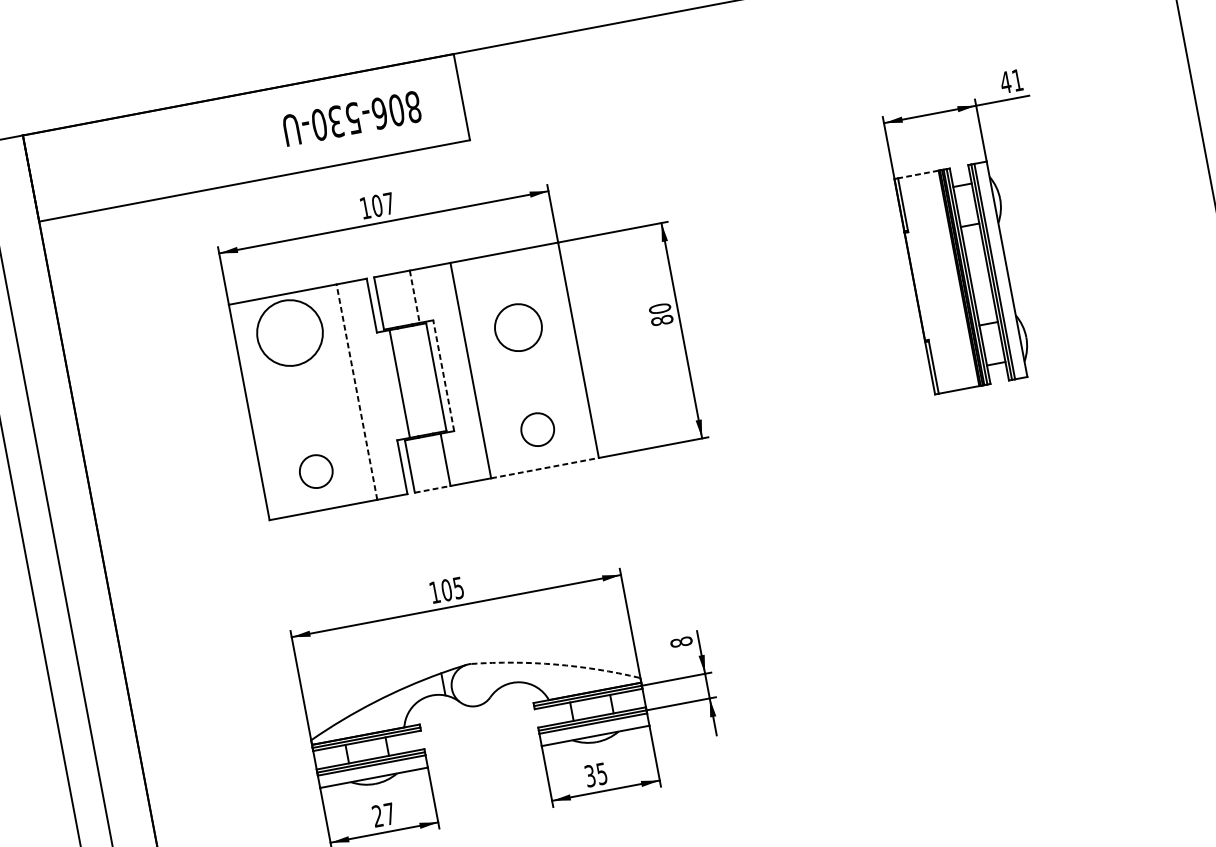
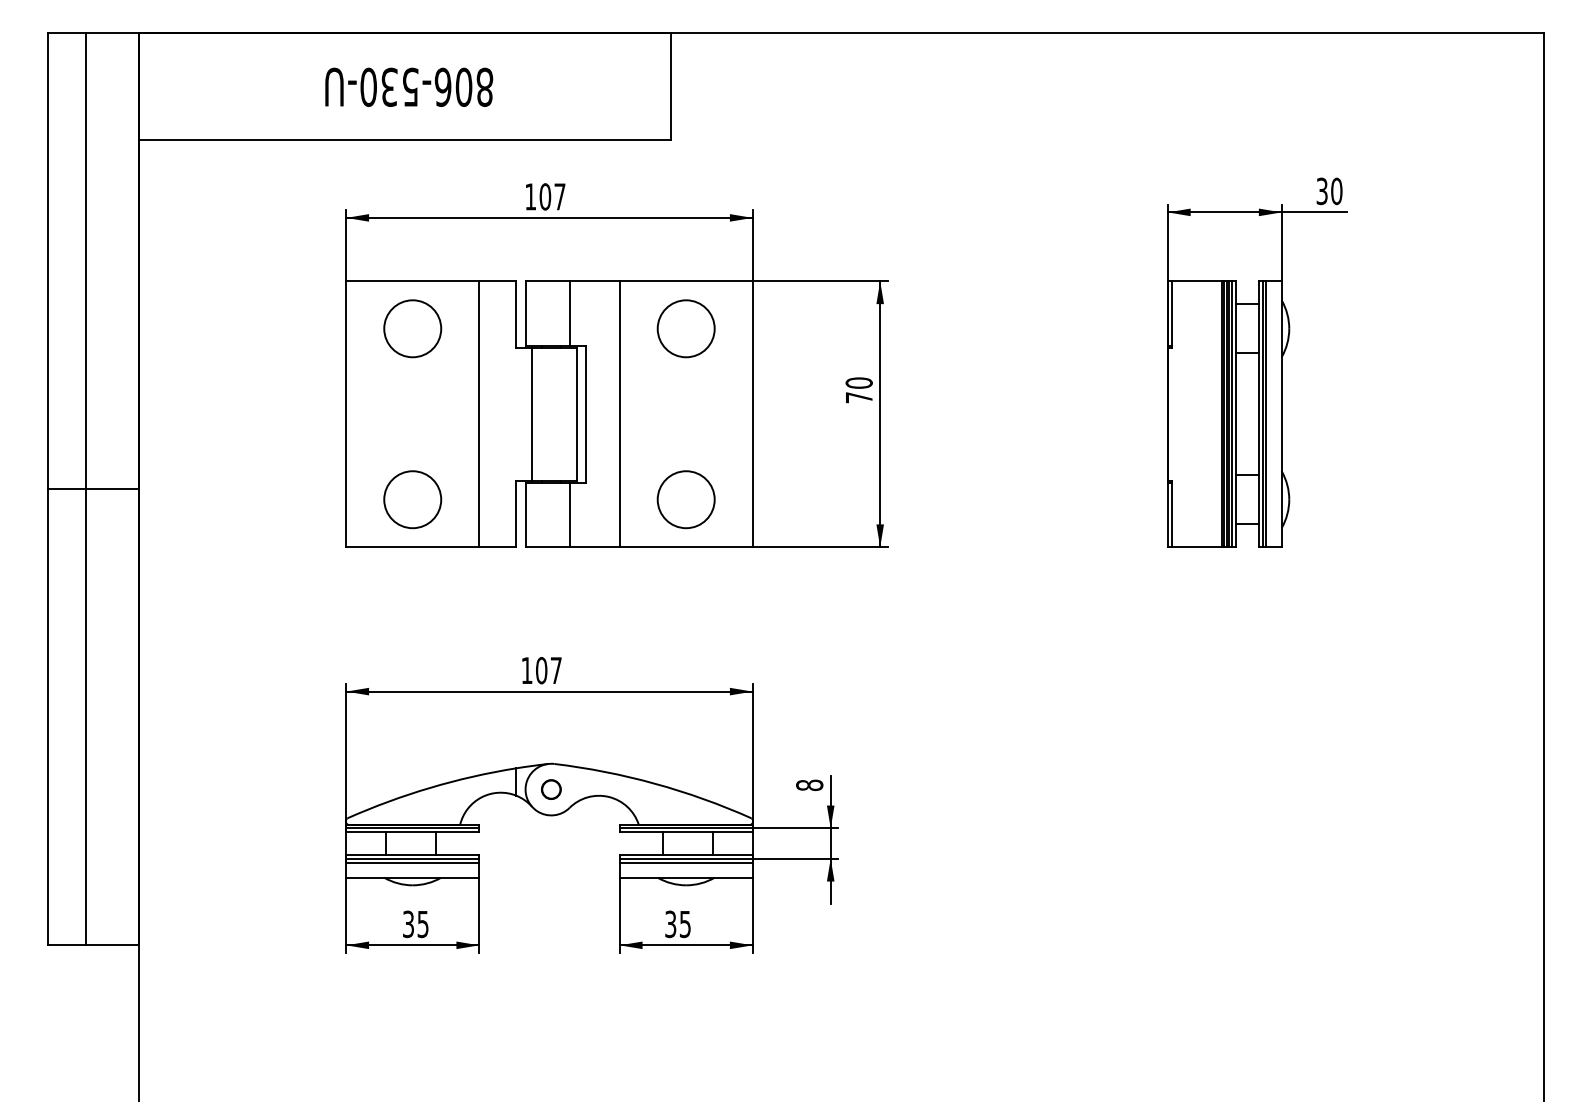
text: (1011, 81) -> (1329, 191), 41 -> 30
text: (352, 117) -> (409, 86), moved
line: (917, 174) -> (1196, 281), dashed -> solid
line: (414, 297) -> (569, 314), dashed -> solid
text: (661, 320) -> (858, 397), 80 -> 70
circle: (517, 327) -> (685, 328), moved
circle: (289, 332) -> (412, 328), size x0.71
line: (443, 375) -> (586, 413), dashed -> solid
line: (357, 392) -> (479, 414), dashed -> solid
circle: (537, 429) -> (685, 499), size x1.43
line: (545, 468) -> (686, 547), dashed -> solid
circle: (315, 471) -> (412, 499), size x1.43
line: (433, 489) -> (548, 547), dashed -> solid
line: (55, 511) -> (92, 488), added
text: (457, 588) -> (555, 670), 105 -> 107
arc: (556, 664) -> (655, 783), dashed -> solid
circle: (472, 685) -> (551, 789), added
text: (383, 815) -> (415, 924), 27 -> 35

